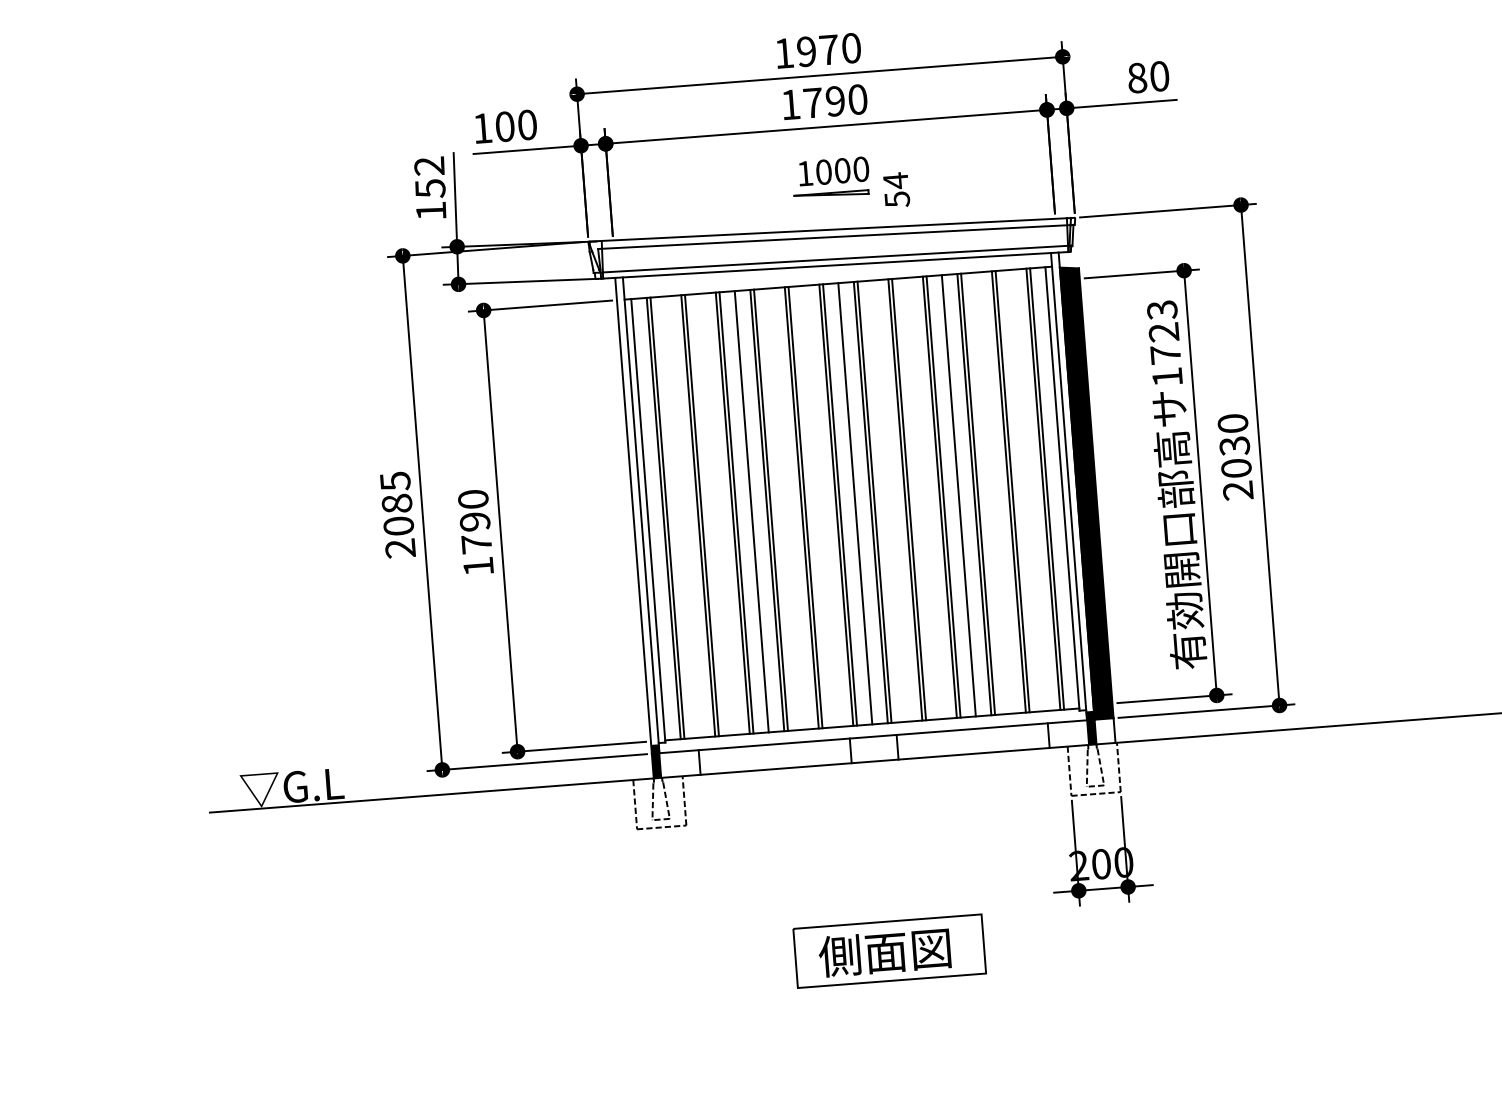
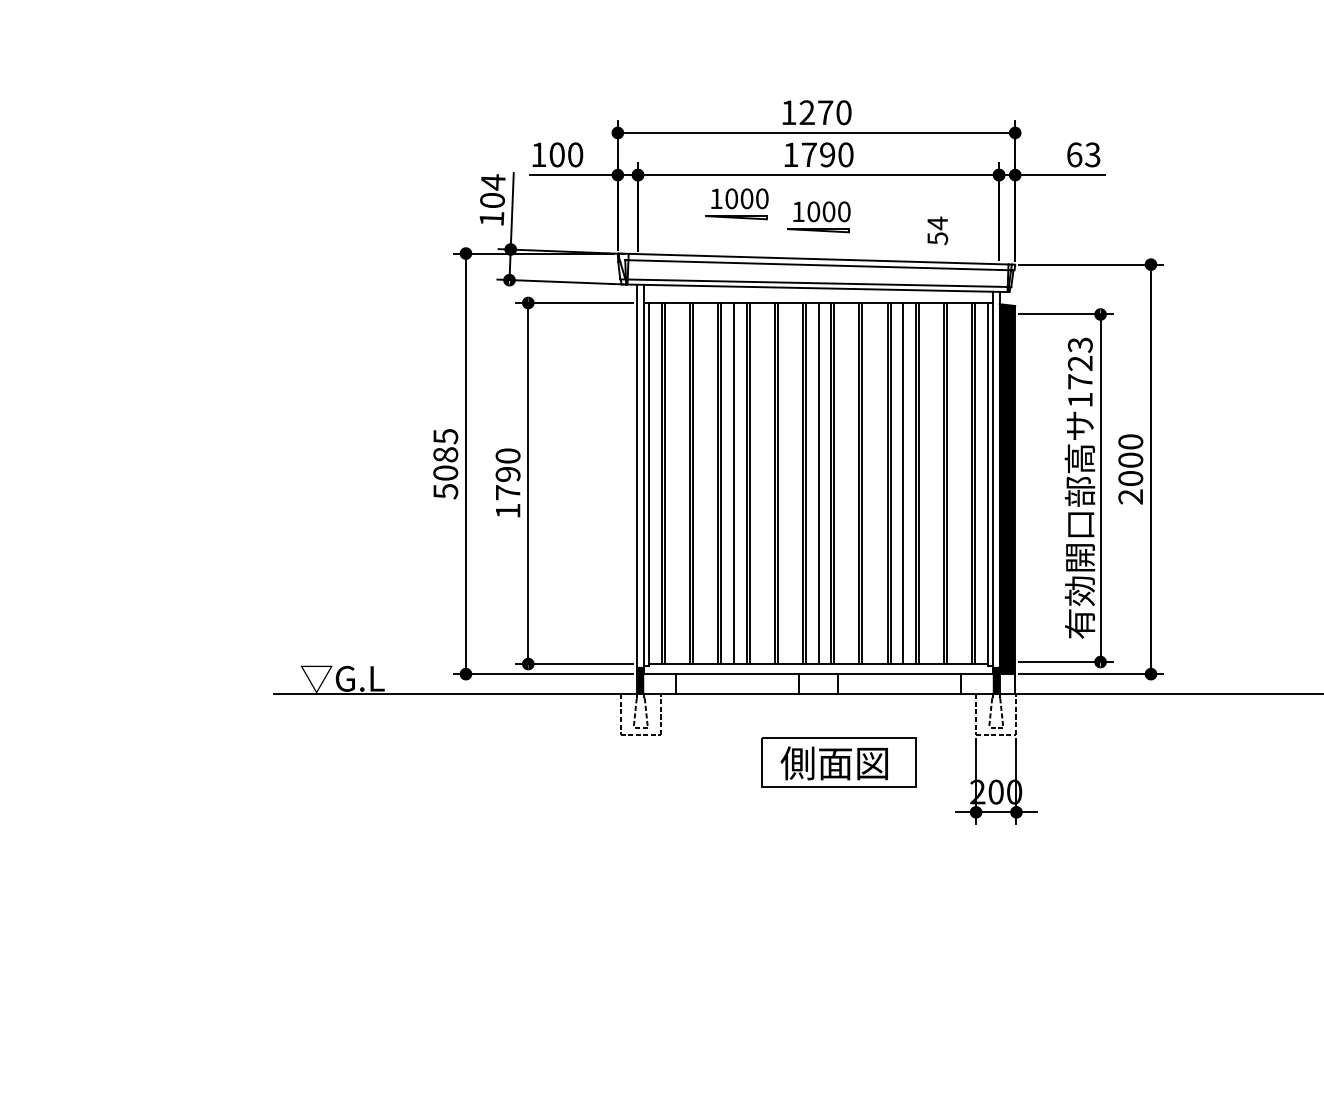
text: (805, 51) -> (806, 112), 1970 -> 1270
text: (1148, 76) -> (1083, 154), 80 -> 63
part: (728, 170) -> (736, 204), added
text: (429, 177) -> (492, 191), 152 -> 104
text: (896, 189) -> (937, 230), moved
text: (1234, 446) -> (1130, 460), 2030 -> 2000
text: (400, 548) -> (445, 491), 2085 -> 5085
part: (889, 951) -> (838, 762), moved

